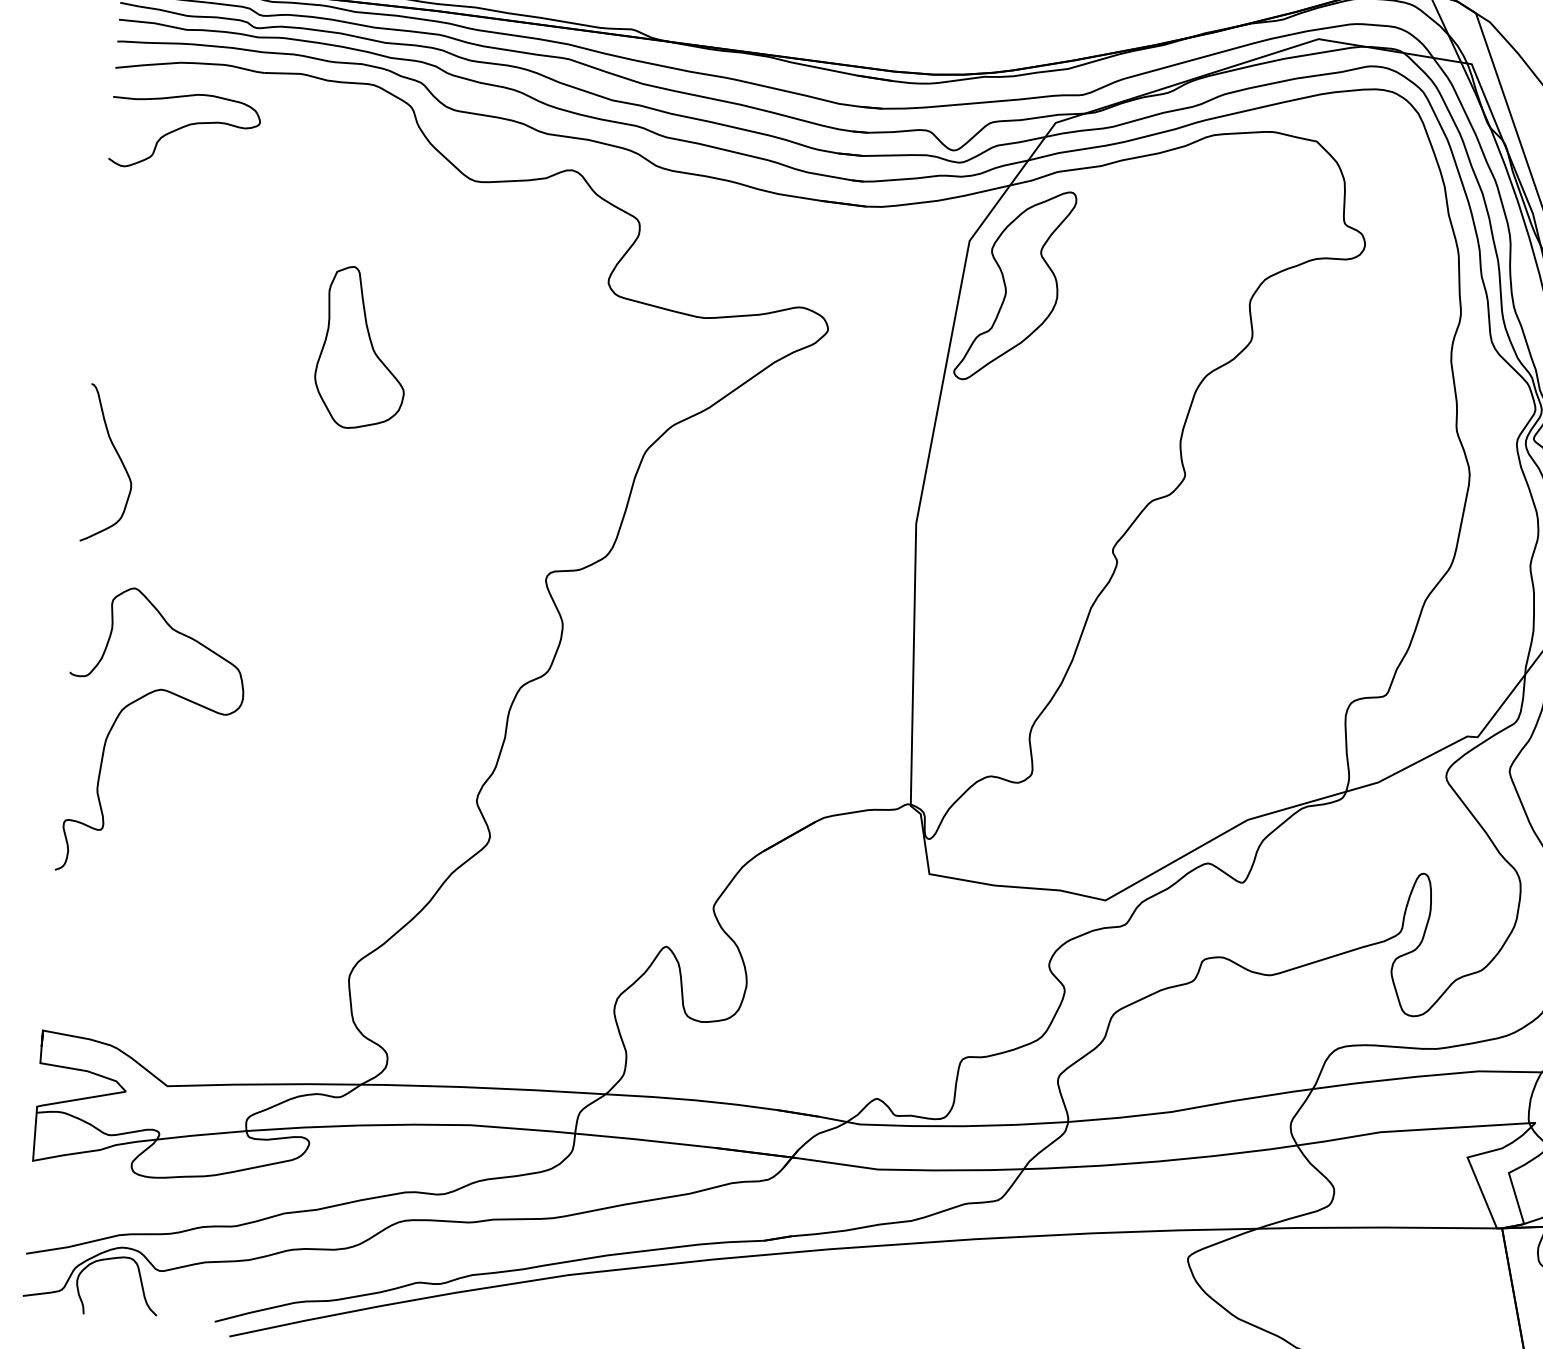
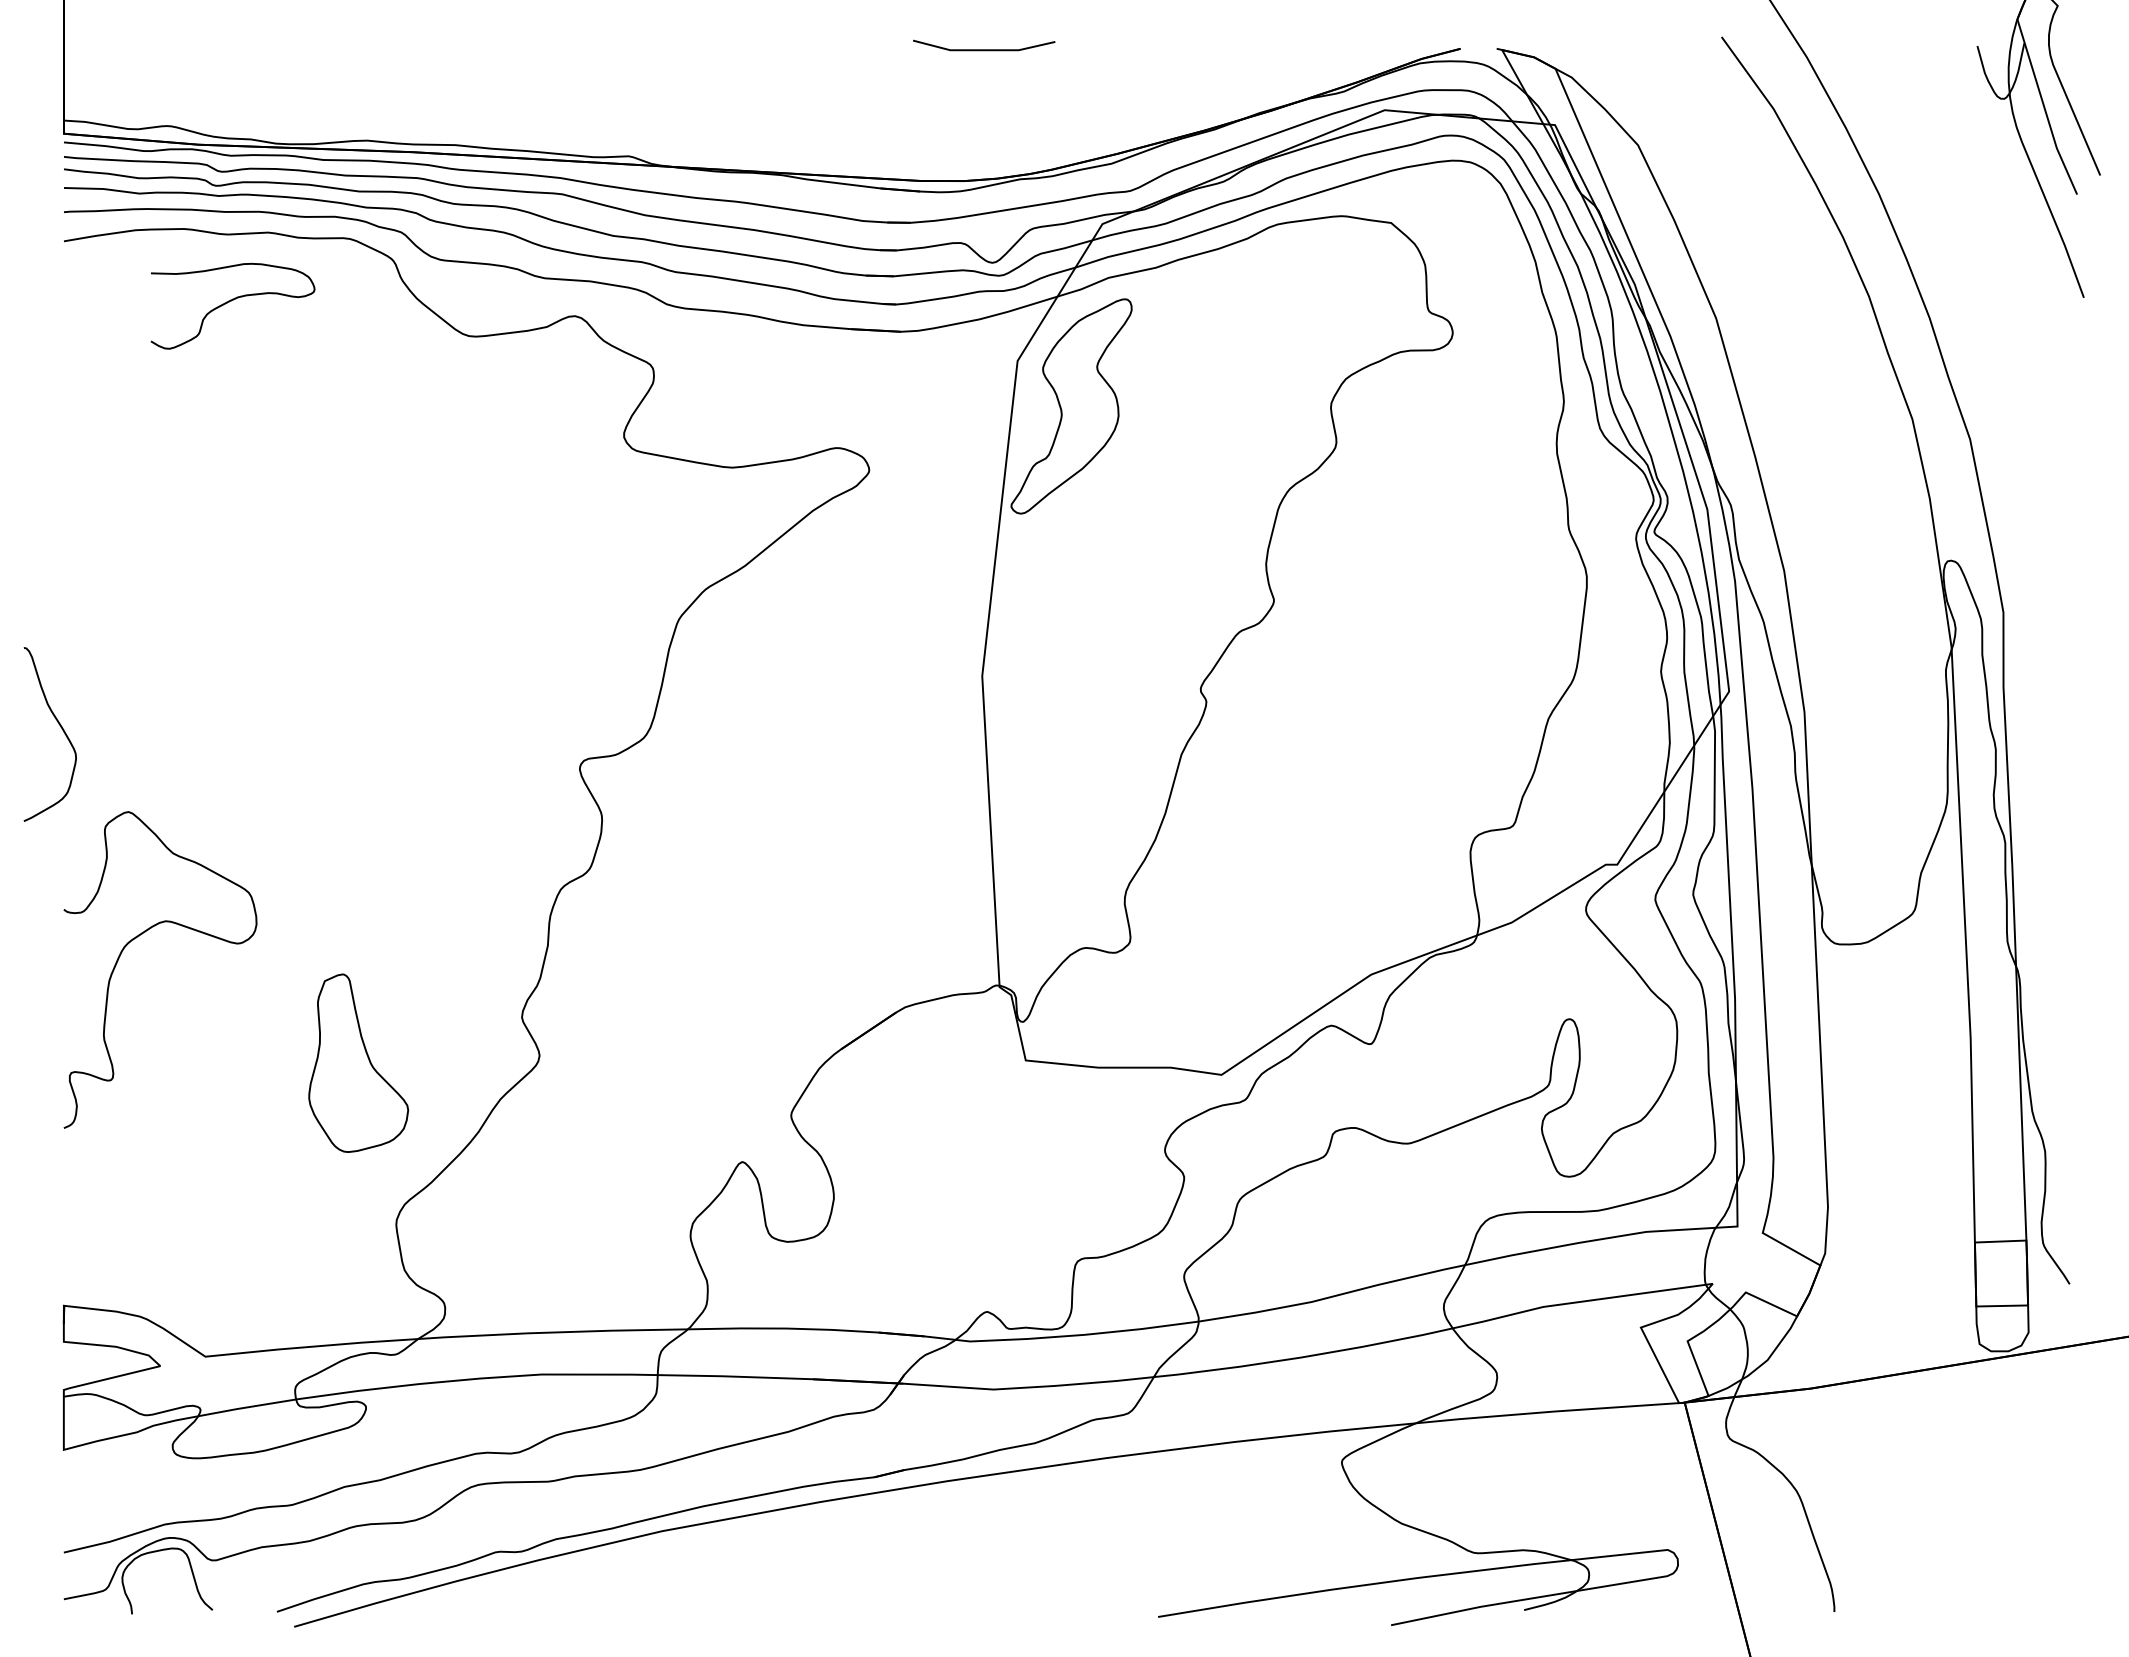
curve: (184, 127) -> (231, 301), moved
part: (362, 347) -> (358, 1062), moved
curve: (119, 458) -> (60, 727), moved

